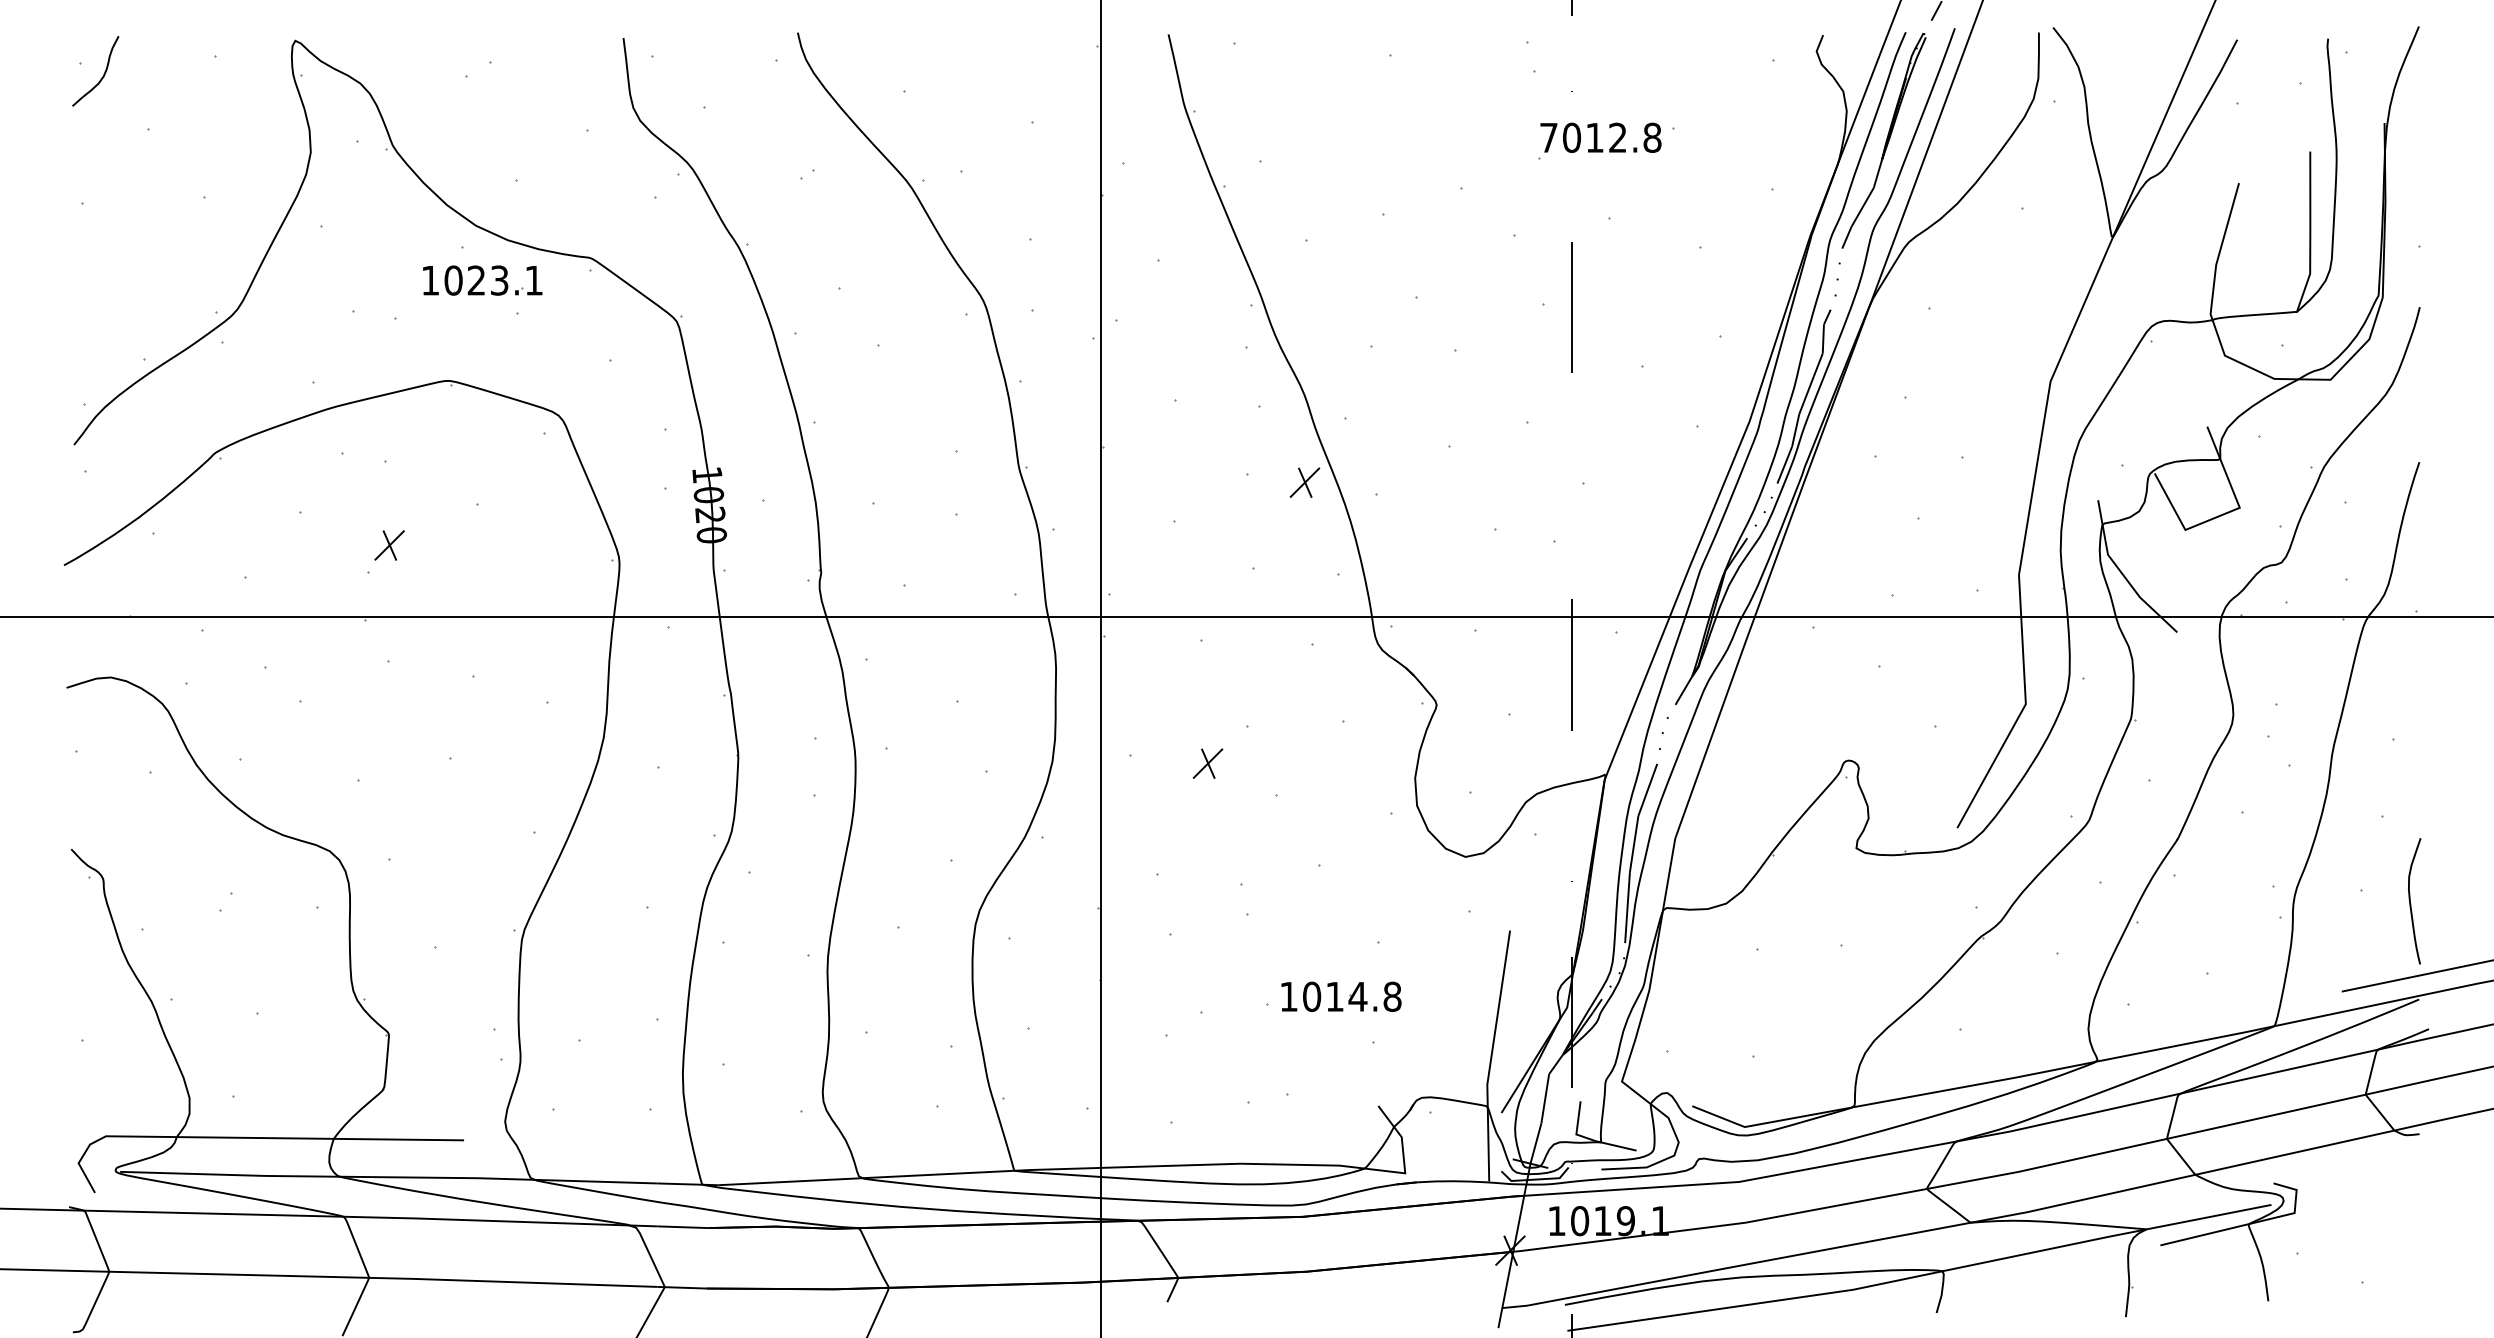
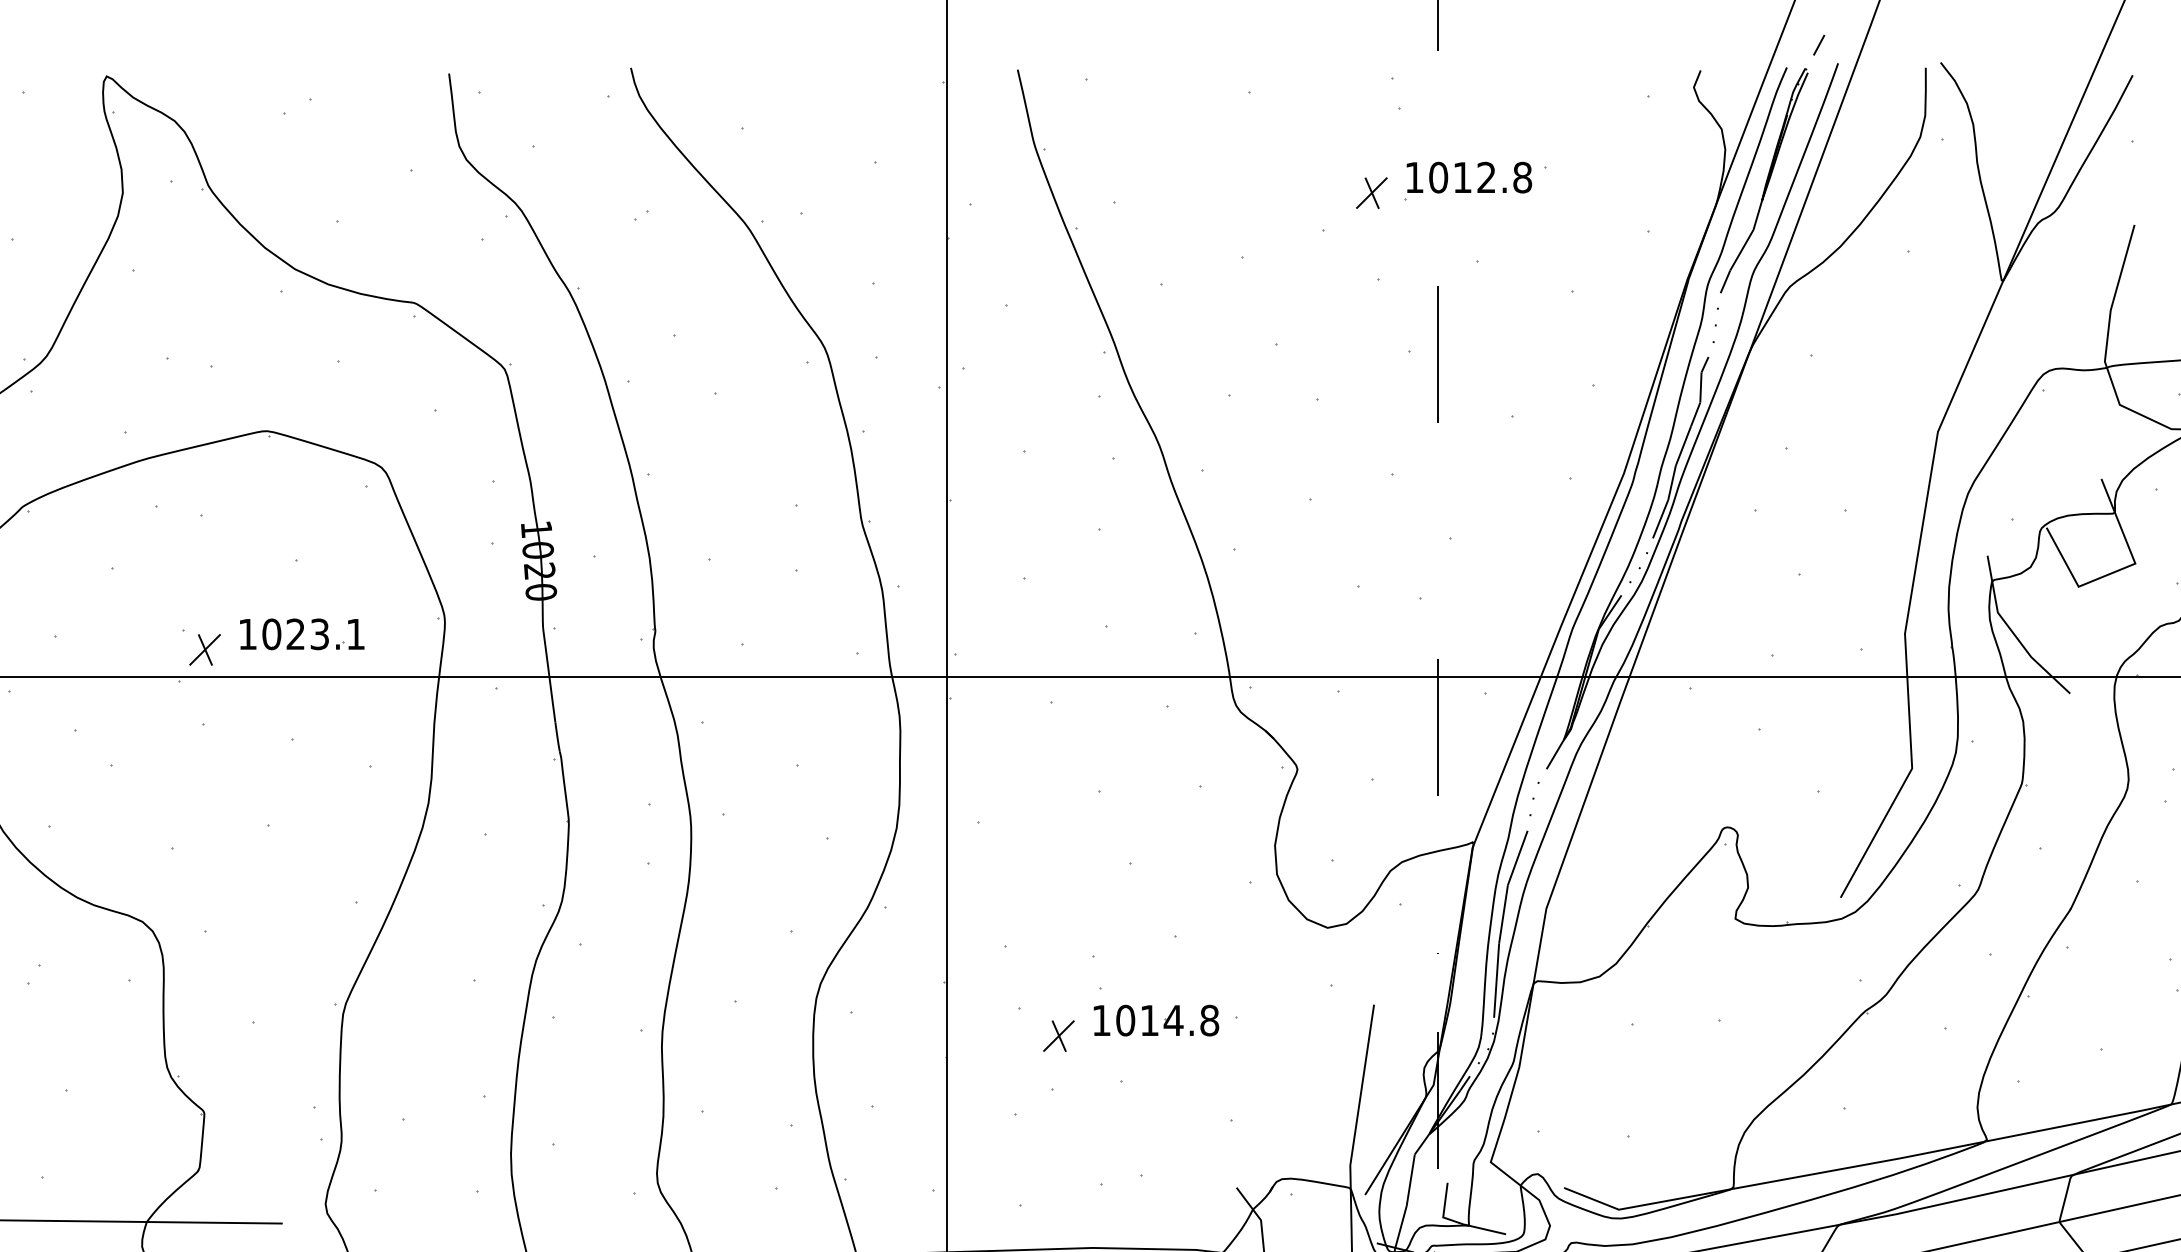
text: (1548, 137) -> (1414, 177), 7012.8 -> 1012.8
part: (482, 280) -> (301, 634), moved
part: (1304, 482) -> (1371, 192), moved
part: (389, 545) -> (204, 649), moved
part: (1207, 763) -> (1058, 1035), moved
part: (1341, 996) -> (1156, 1020), moved

